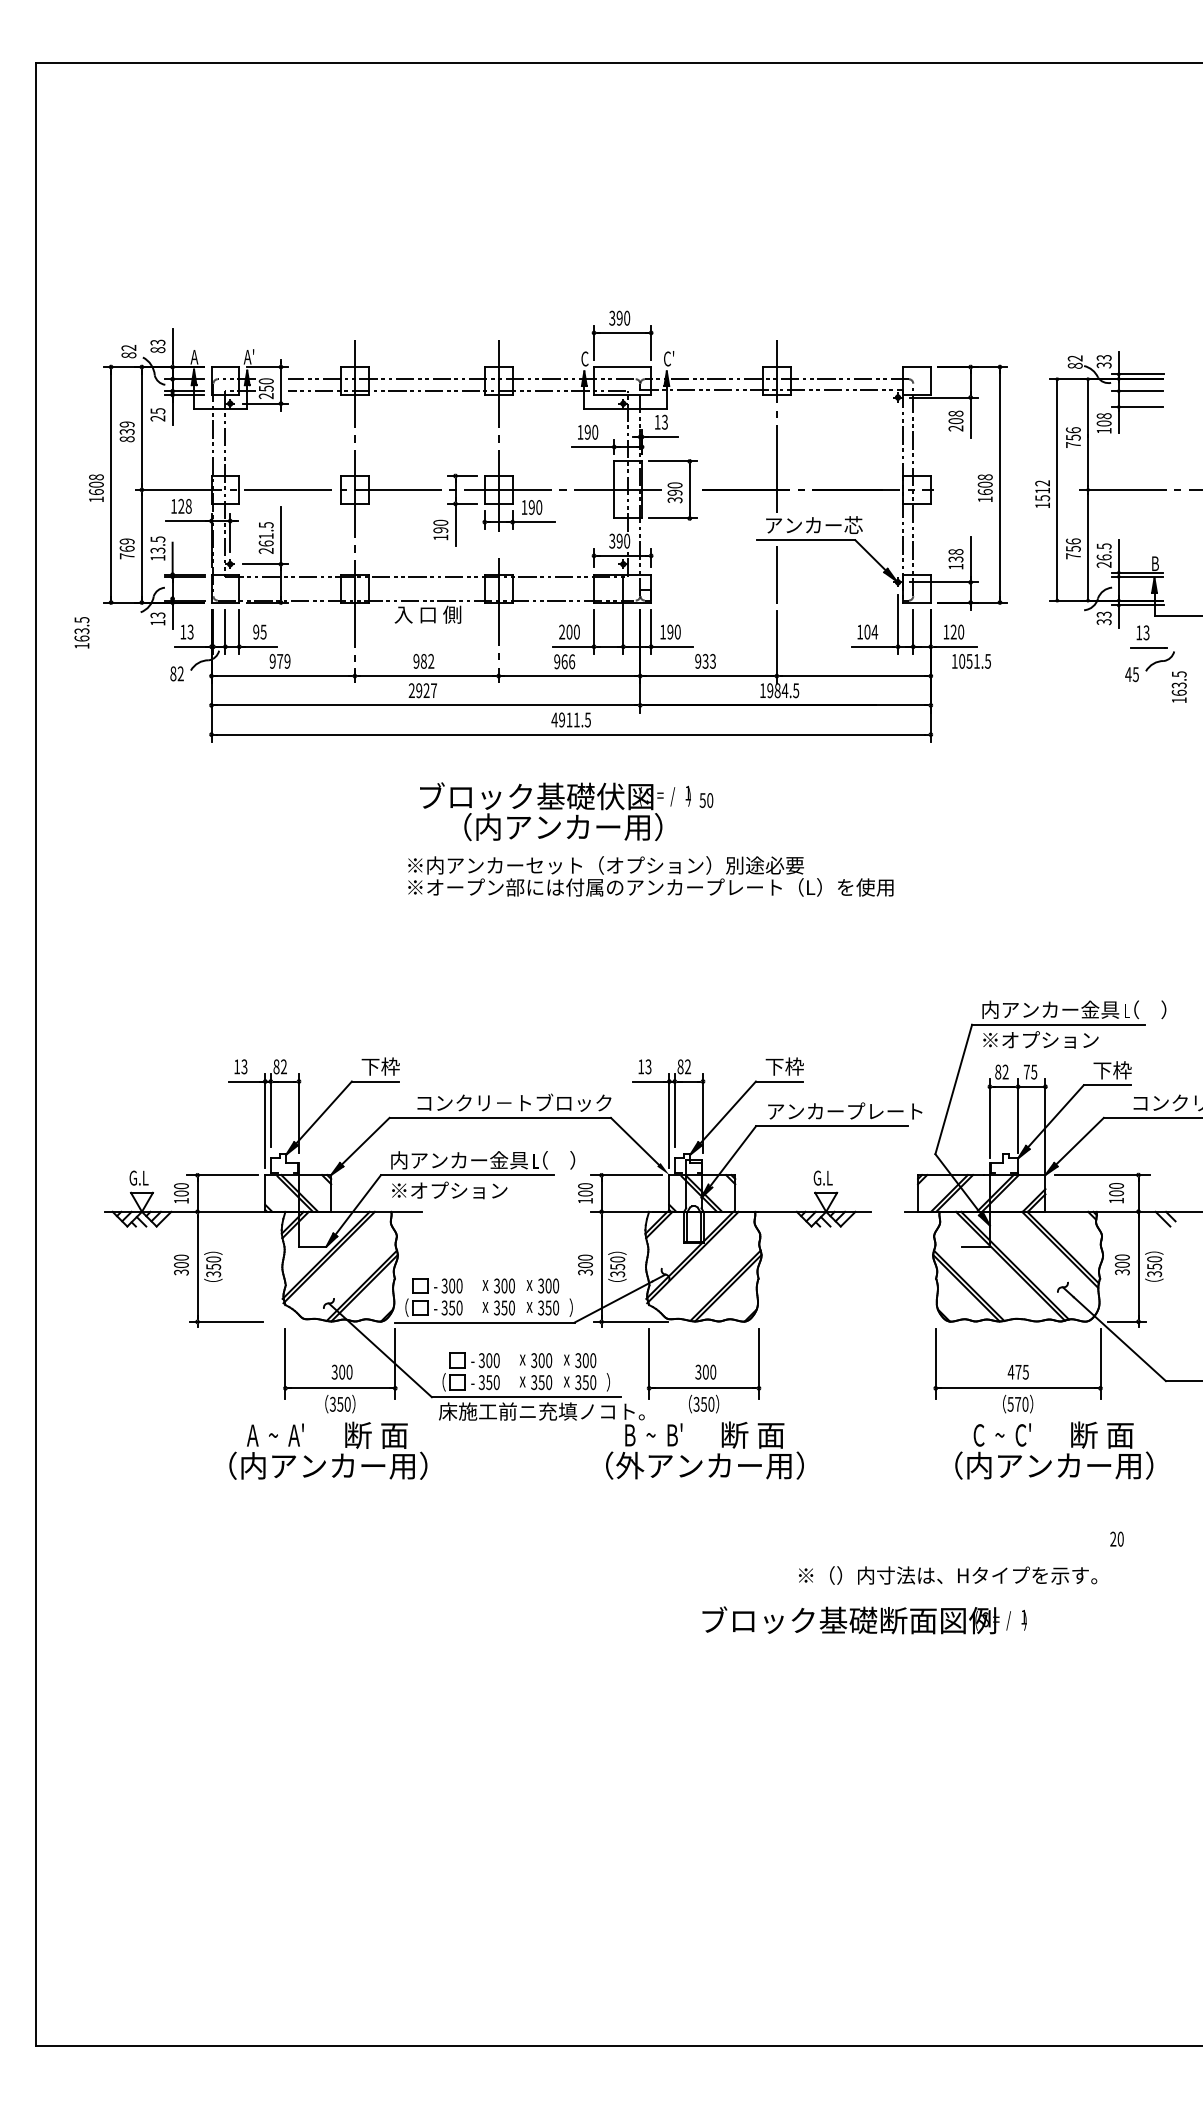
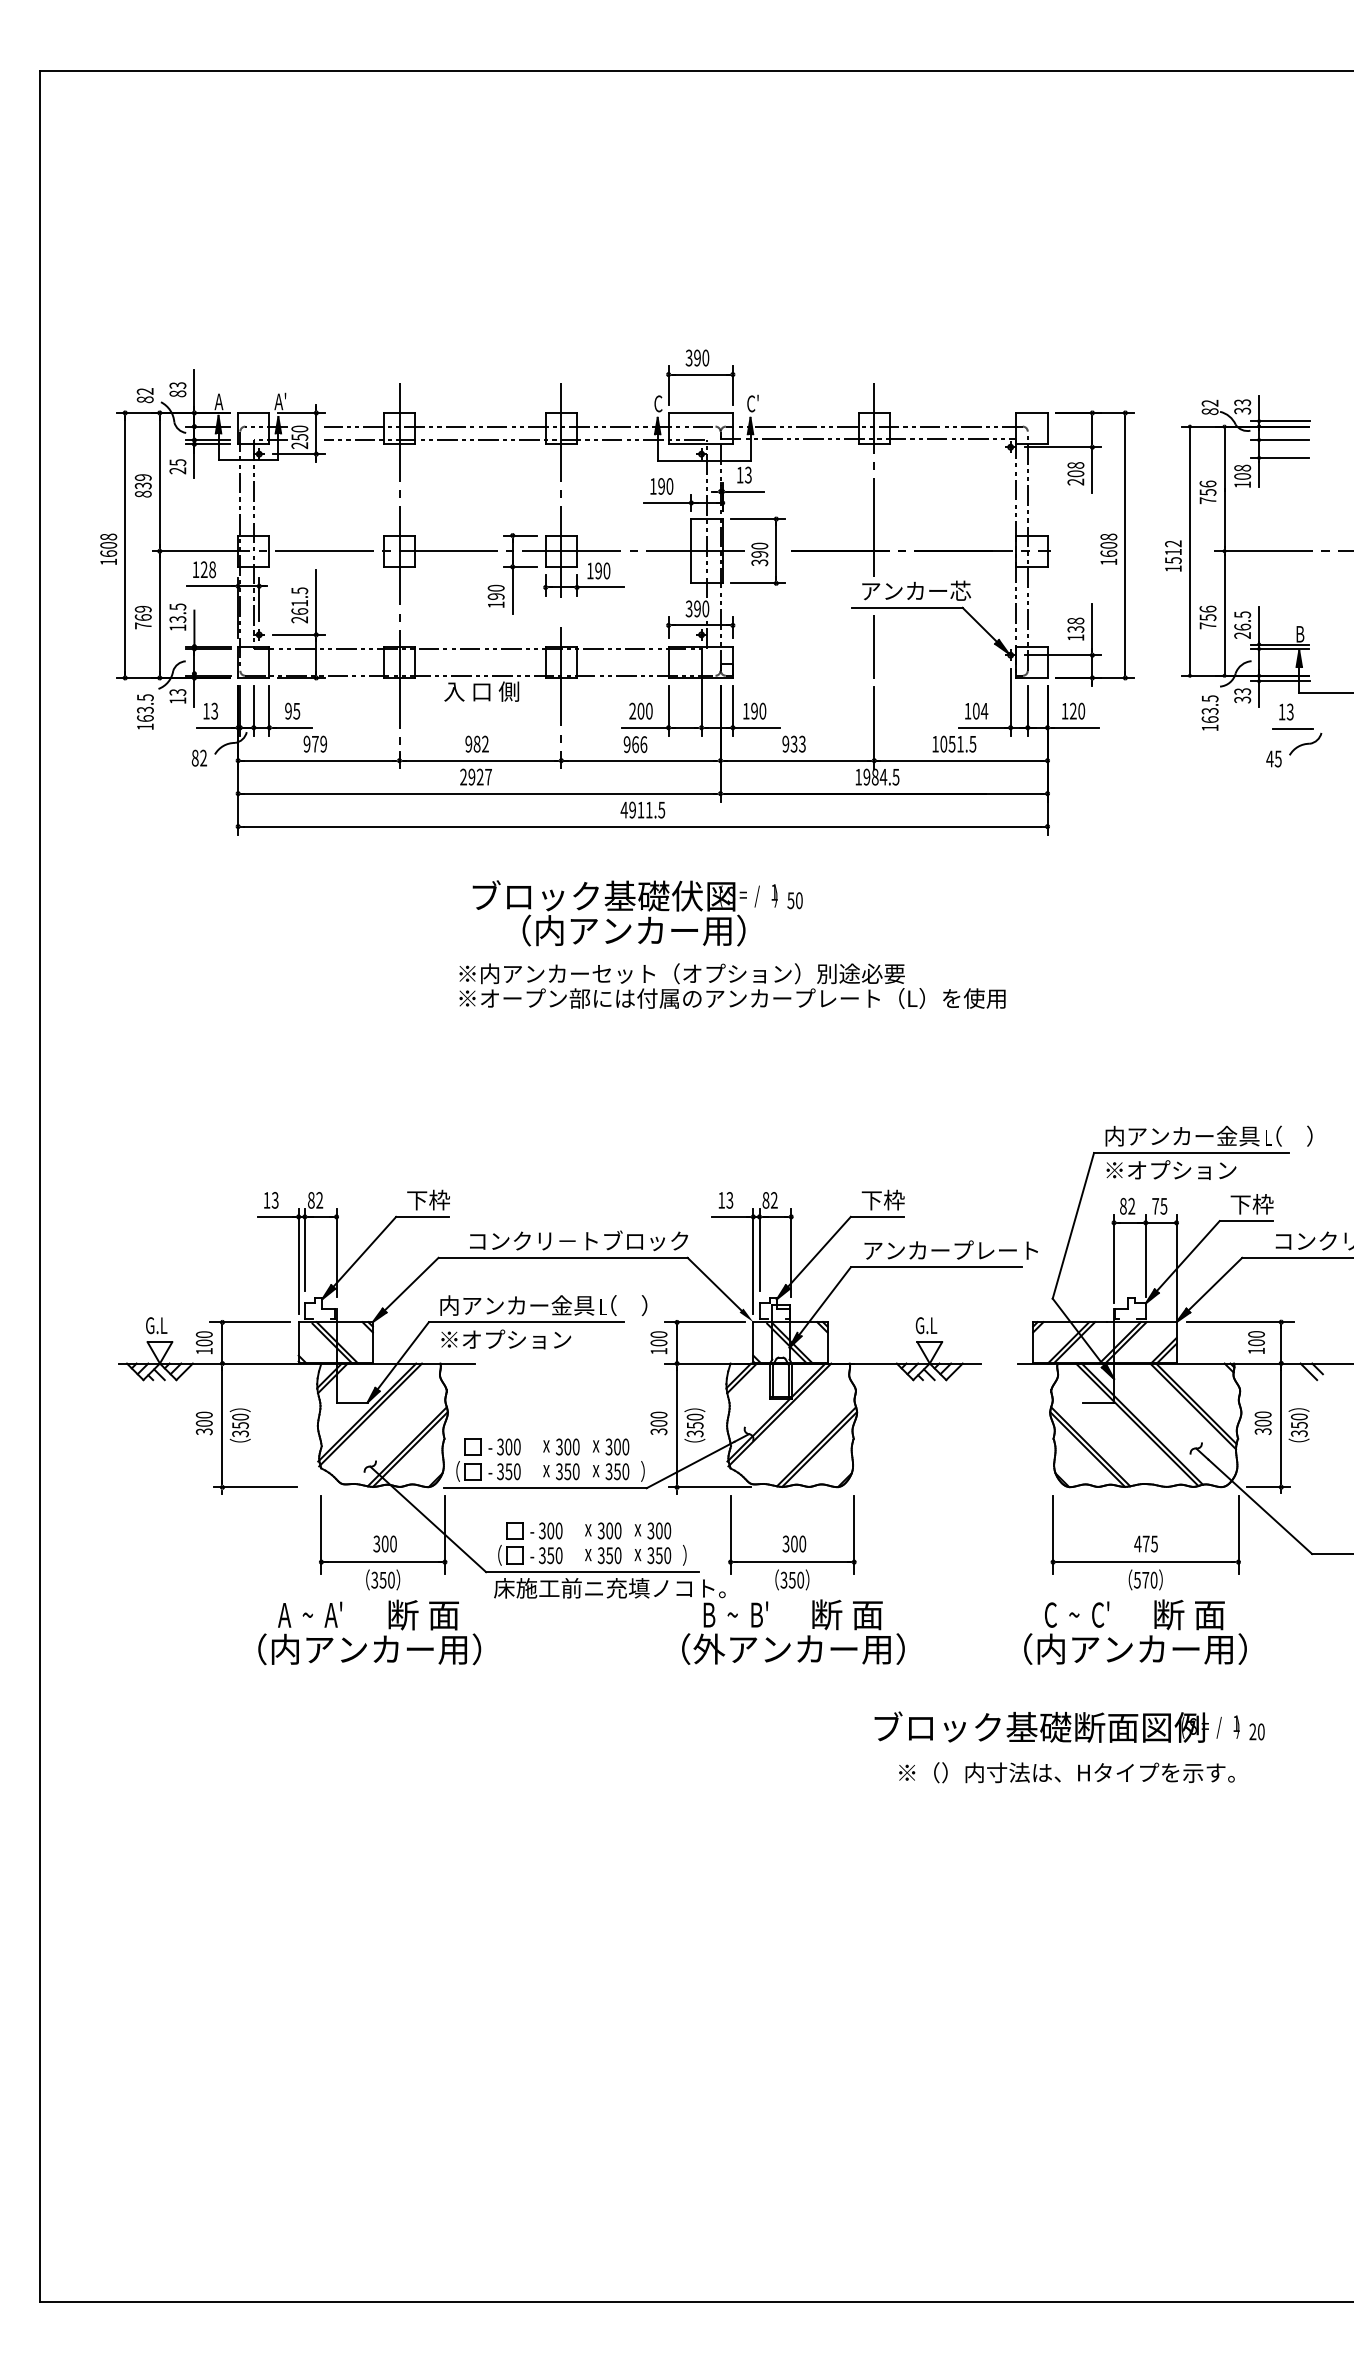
text: (82, 632) -> (145, 711), moved
text: (971, 660) -> (954, 743), moved
text: (1178, 686) -> (1209, 712), moved
text: (1054, 1449) -> (1135, 1631), moved
text: (864, 1619) -> (1056, 1726), moved

